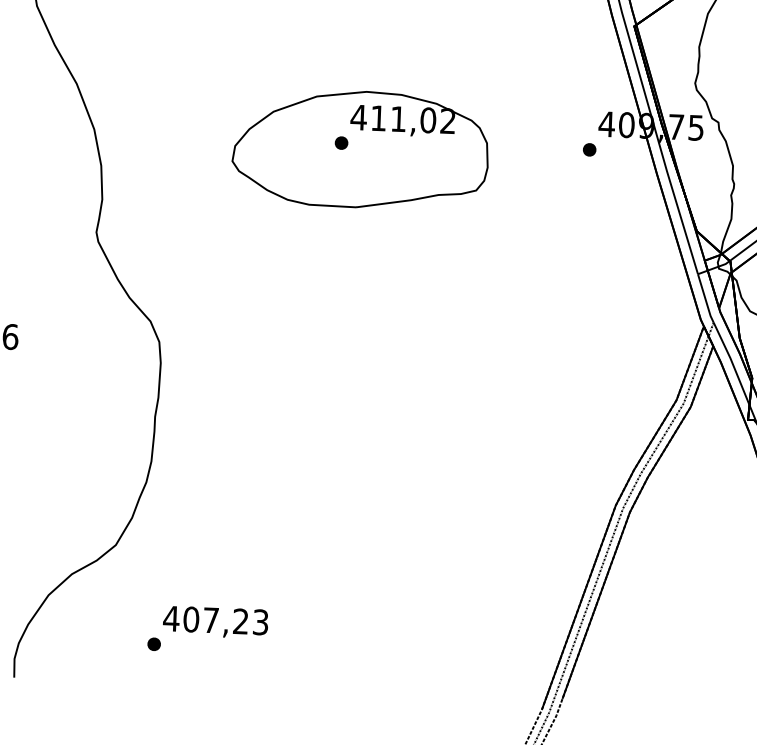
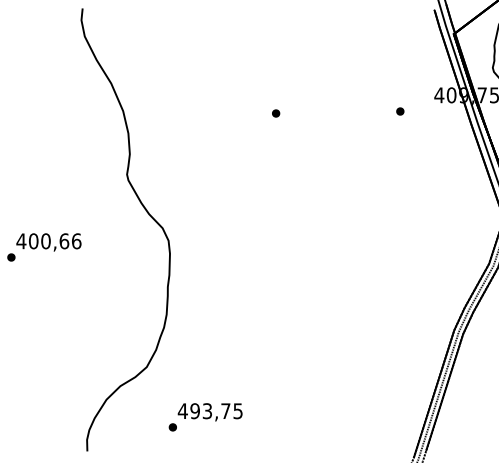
part: (359, 148) -> (287, 116), removed
part: (589, 149) -> (400, 111), moved
text: (225, 621) -> (216, 411), 407,23 -> 493,75

